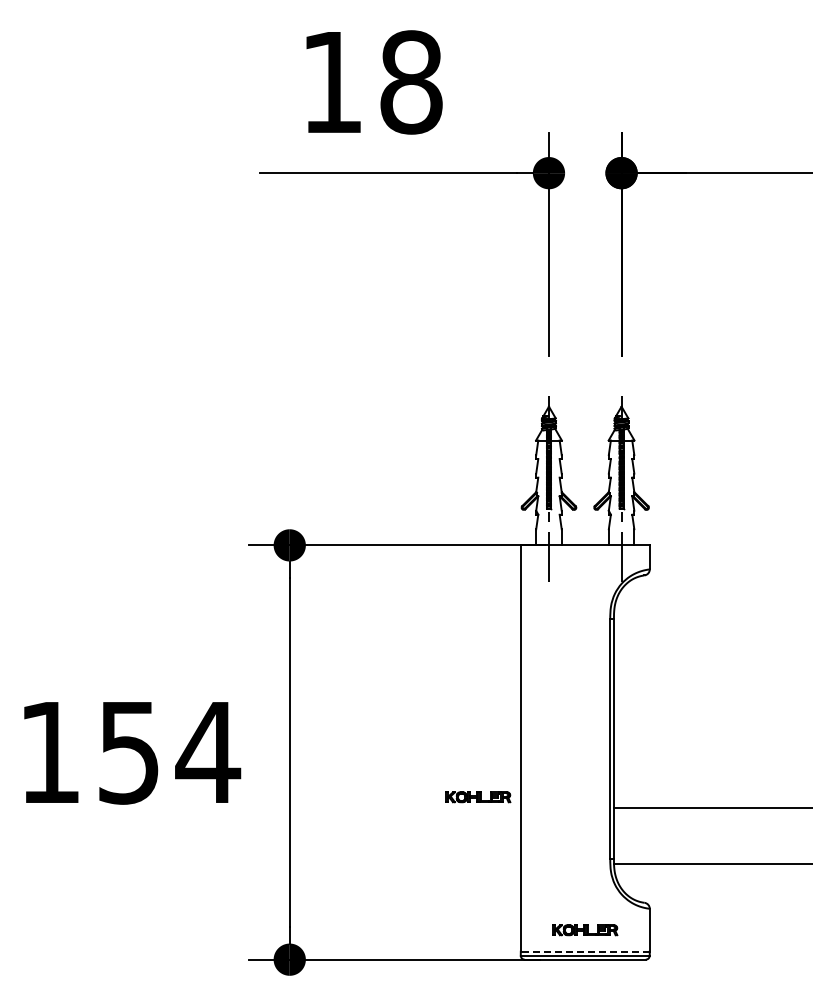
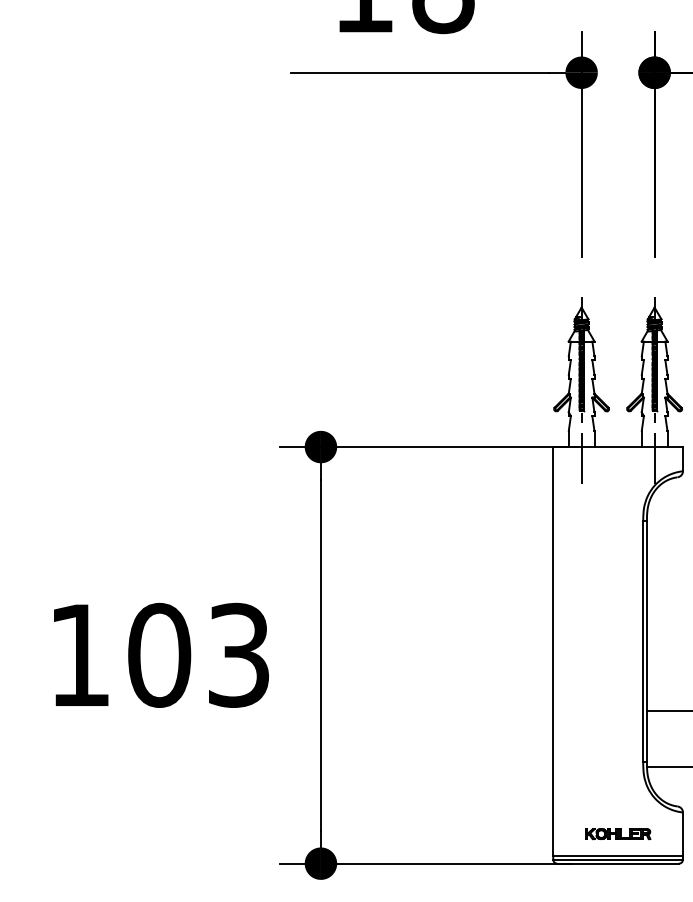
text: (169, 752) -> (200, 655), 154 -> 103
part: (478, 797) -> (510, 700), removed
line: (585, 951) -> (618, 855), dashed -> solid

